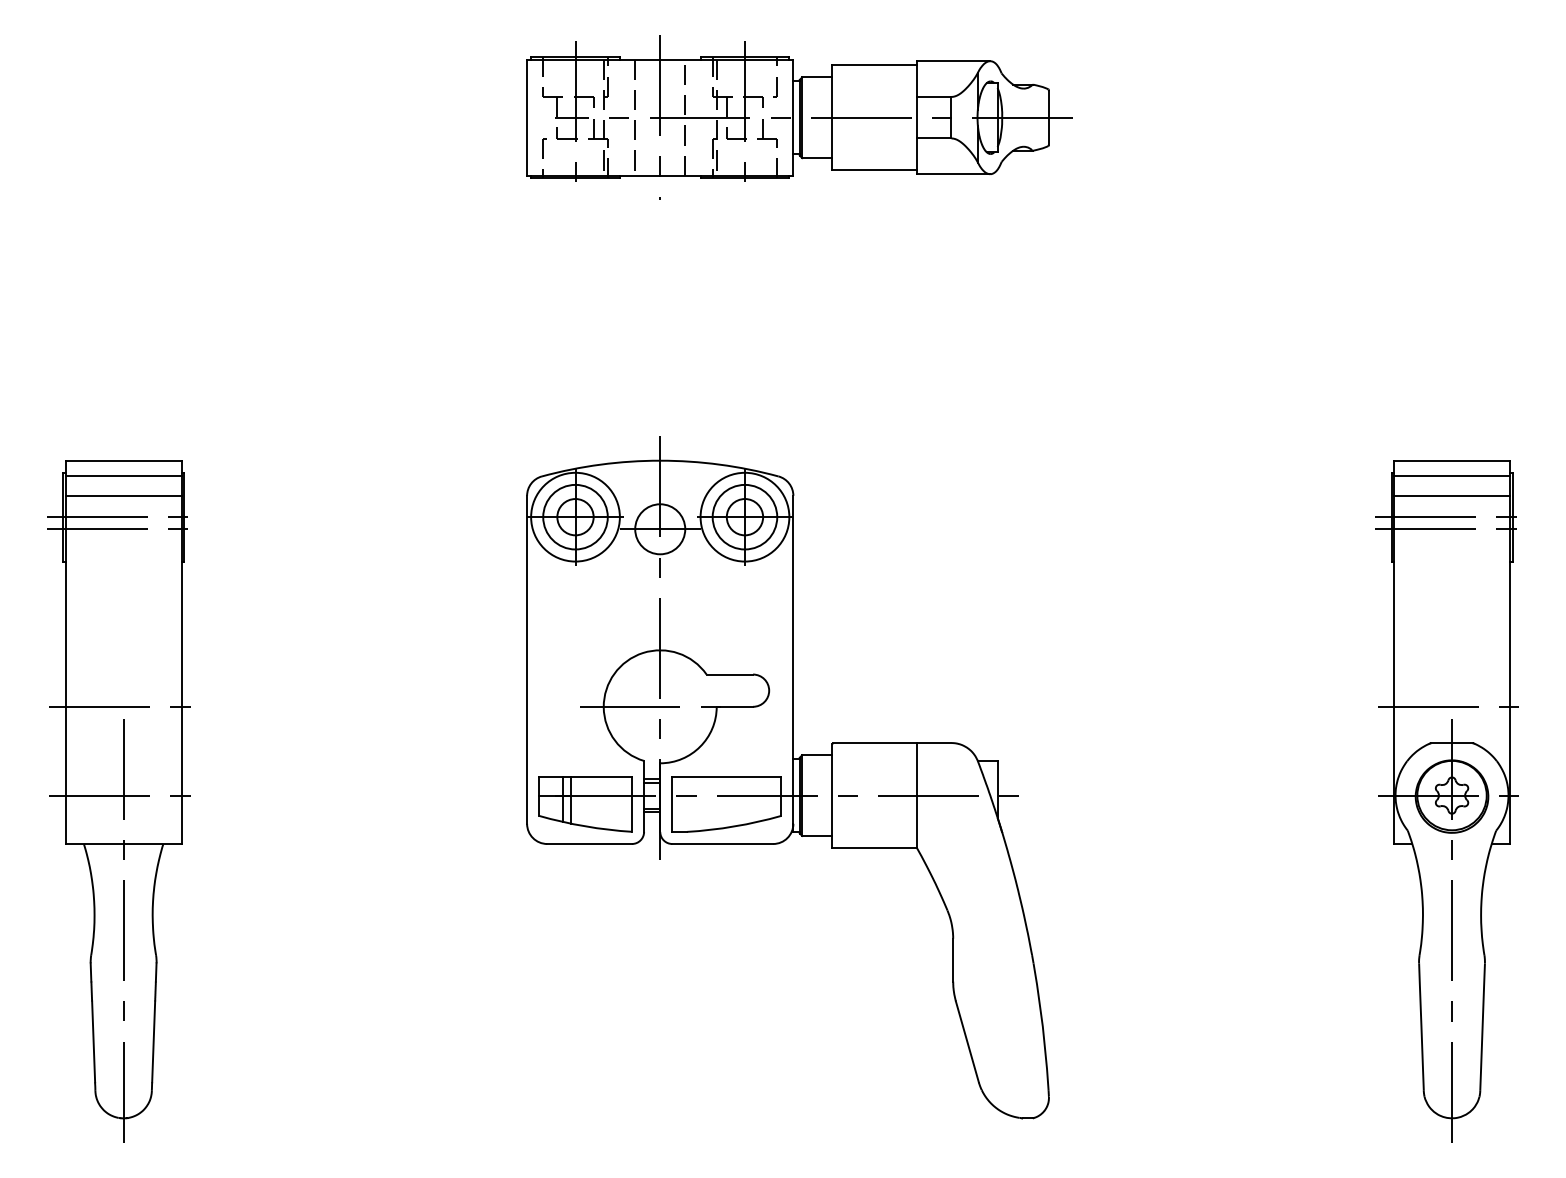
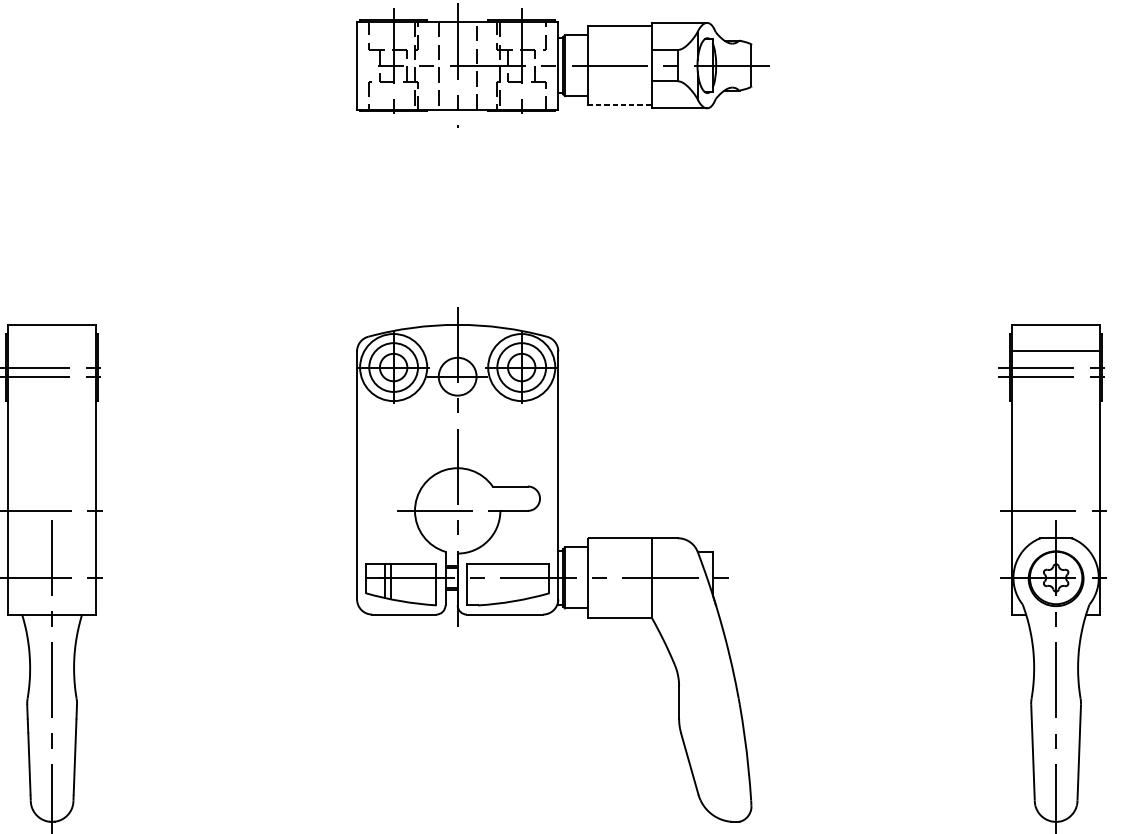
line: (874, 170) -> (619, 105), solid -> dashed
line: (123, 476) -> (52, 336), removed
line: (1451, 476) -> (1055, 336), removed
line: (123, 495) -> (52, 351), removed

